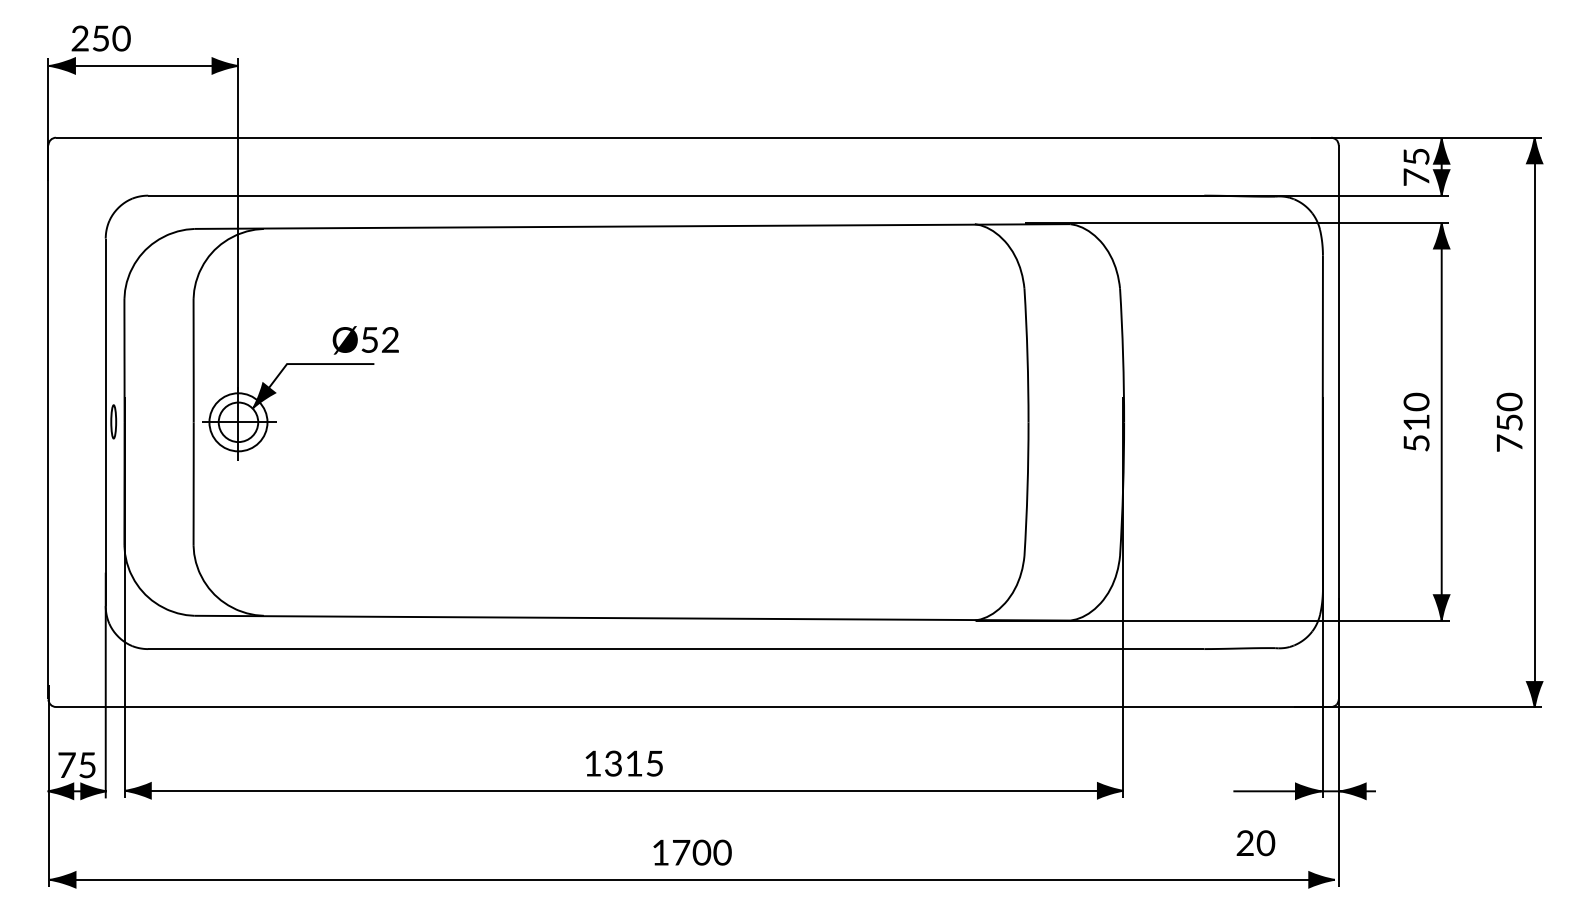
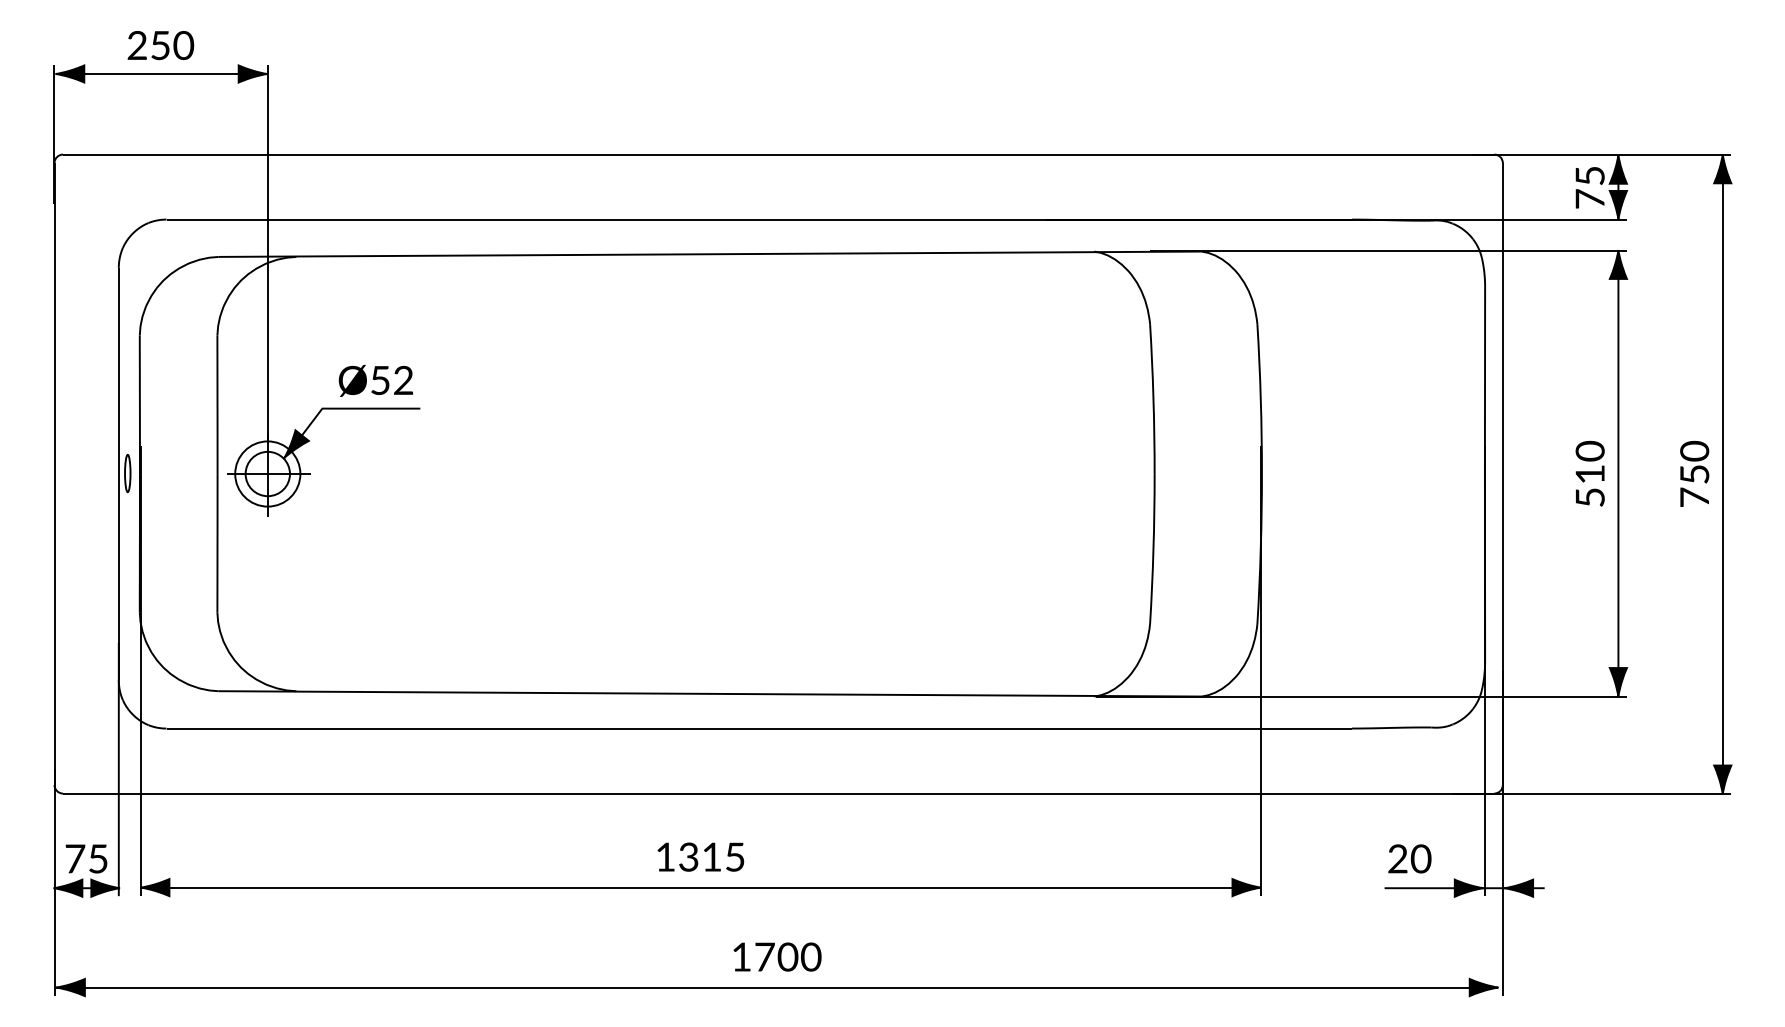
text: (100, 38) -> (160, 45), moved
text: (365, 340) -> (375, 381), moved
text: (1255, 843) -> (1409, 859), moved

